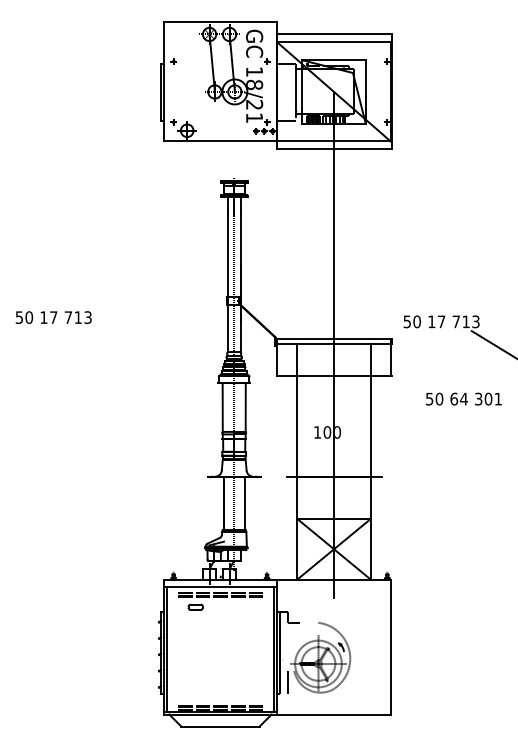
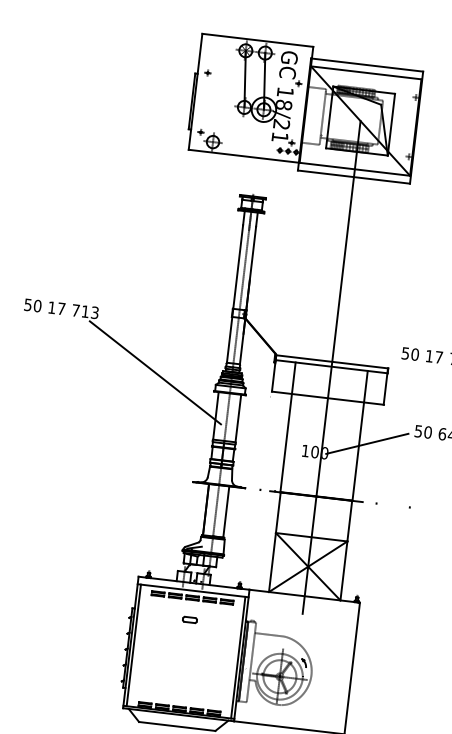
line: (155, 370) -> (154, 372), added
line: (378, 417) -> (366, 443), added
part: (195, 606) -> (189, 619), moved

